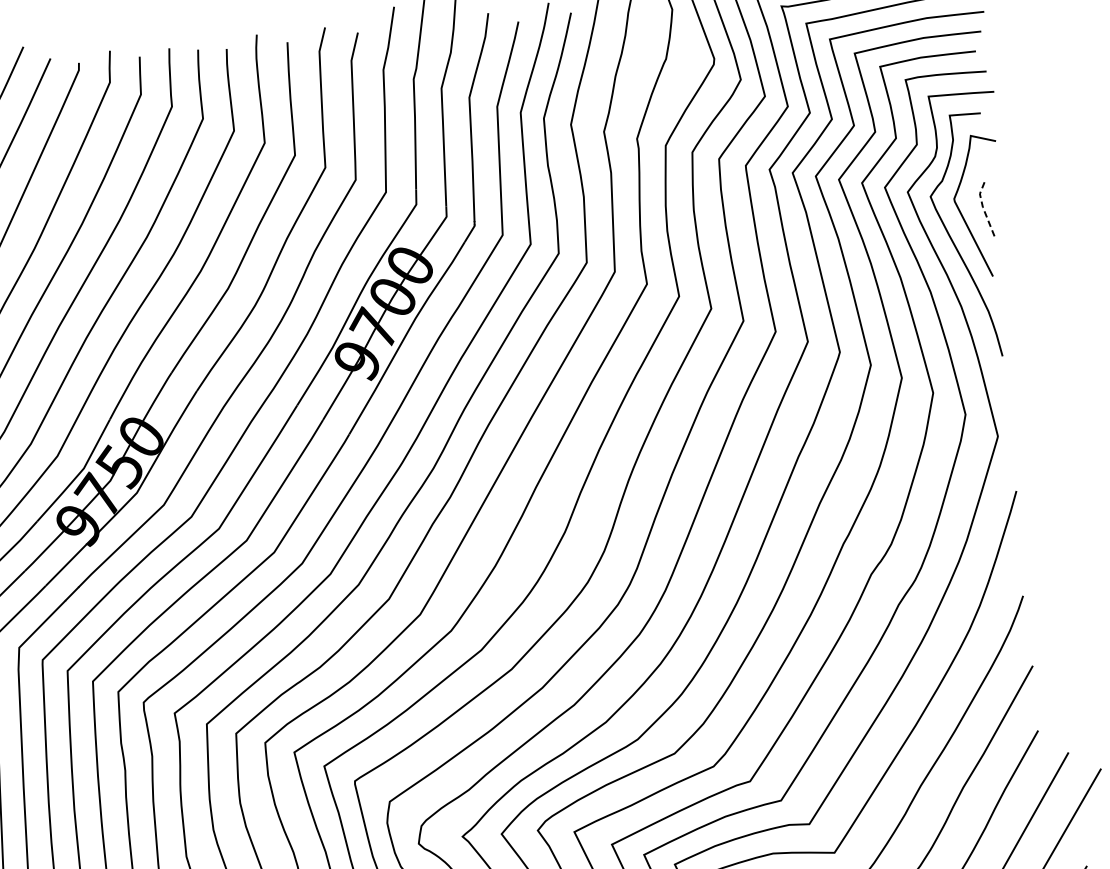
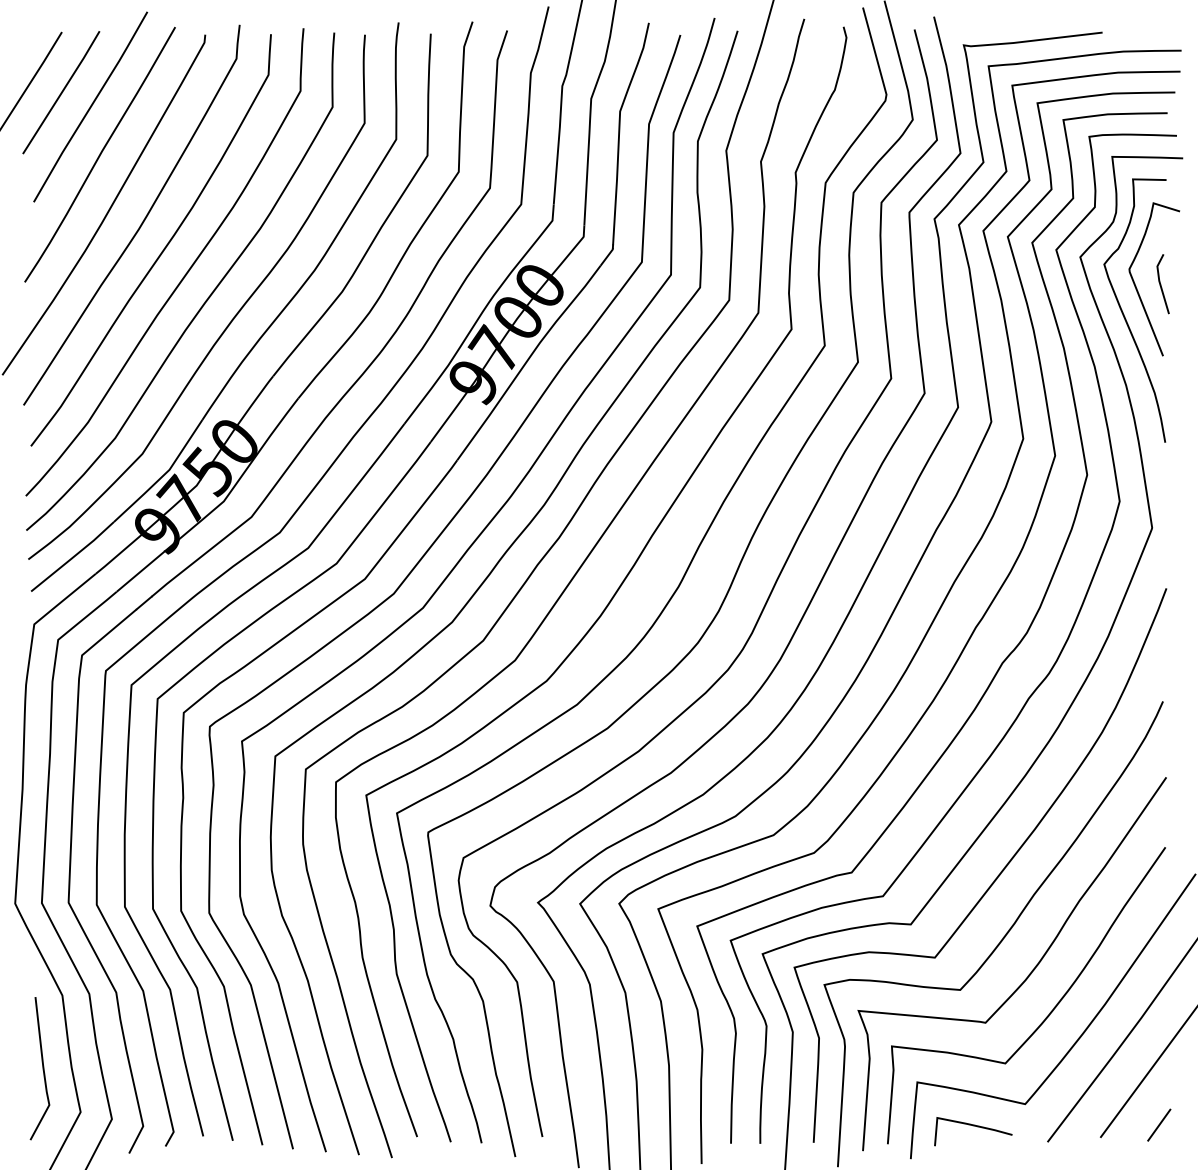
line: (983, 208) -> (1159, 282), dashed -> solid

